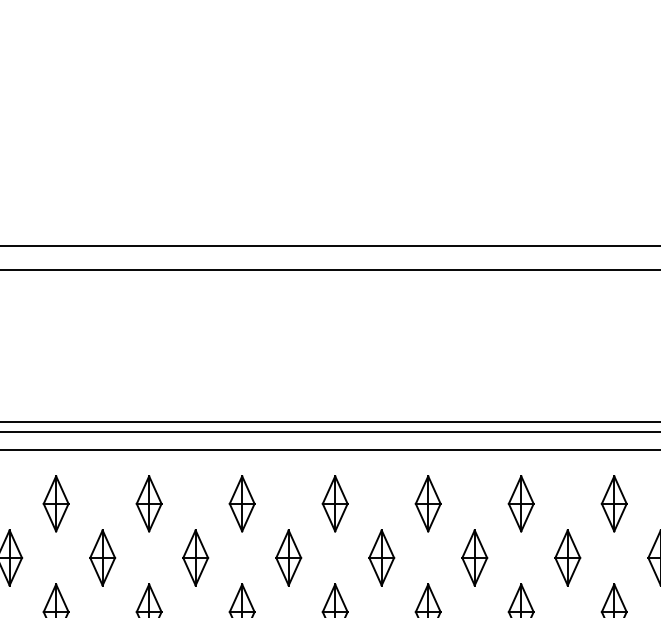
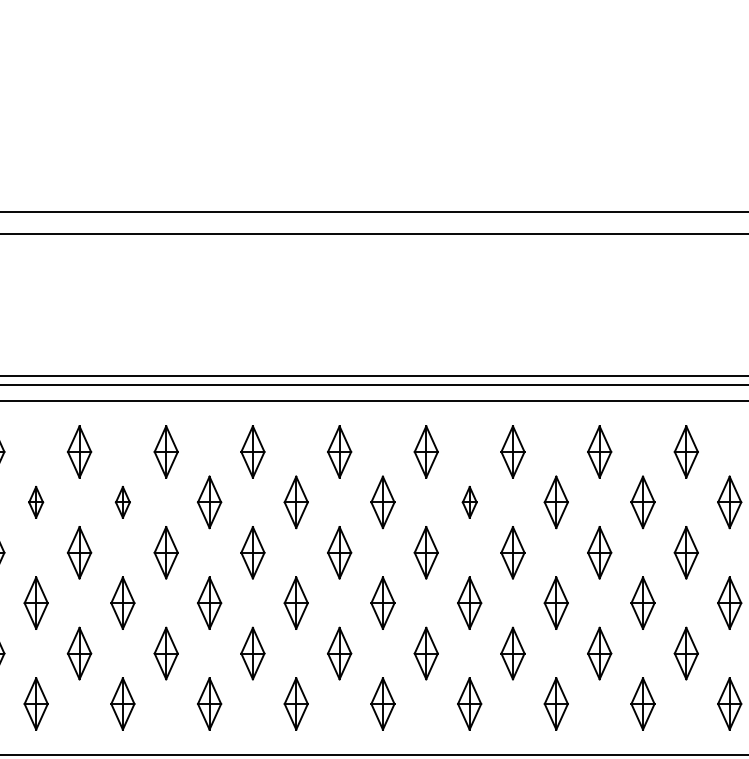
part: (101, 558) -> (35, 502), size x0.6
part: (195, 558) -> (122, 502), size x0.6
part: (567, 558) -> (469, 502), size x0.6

